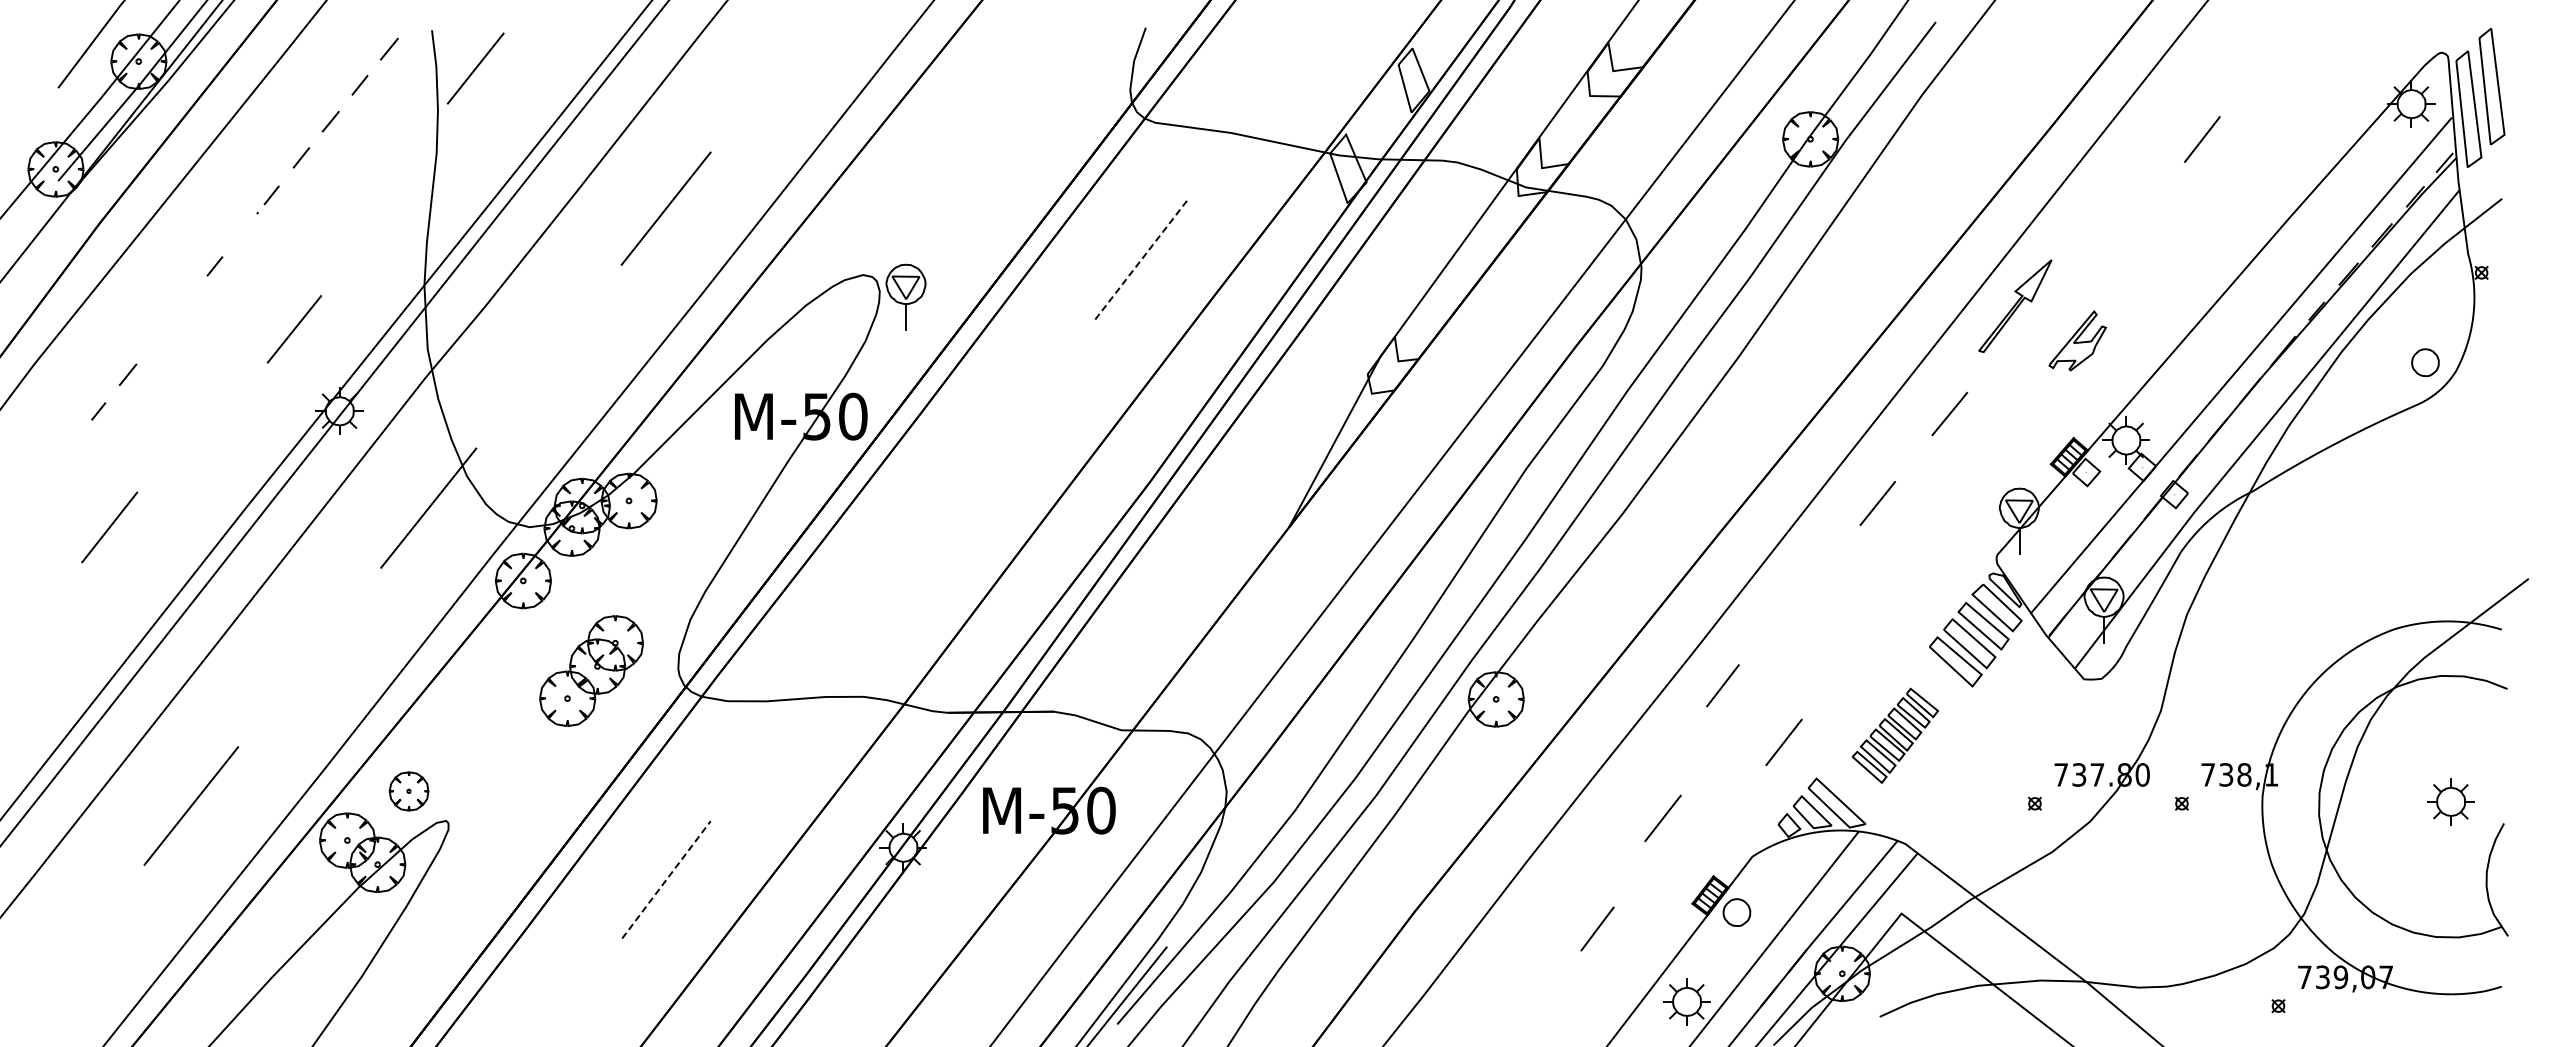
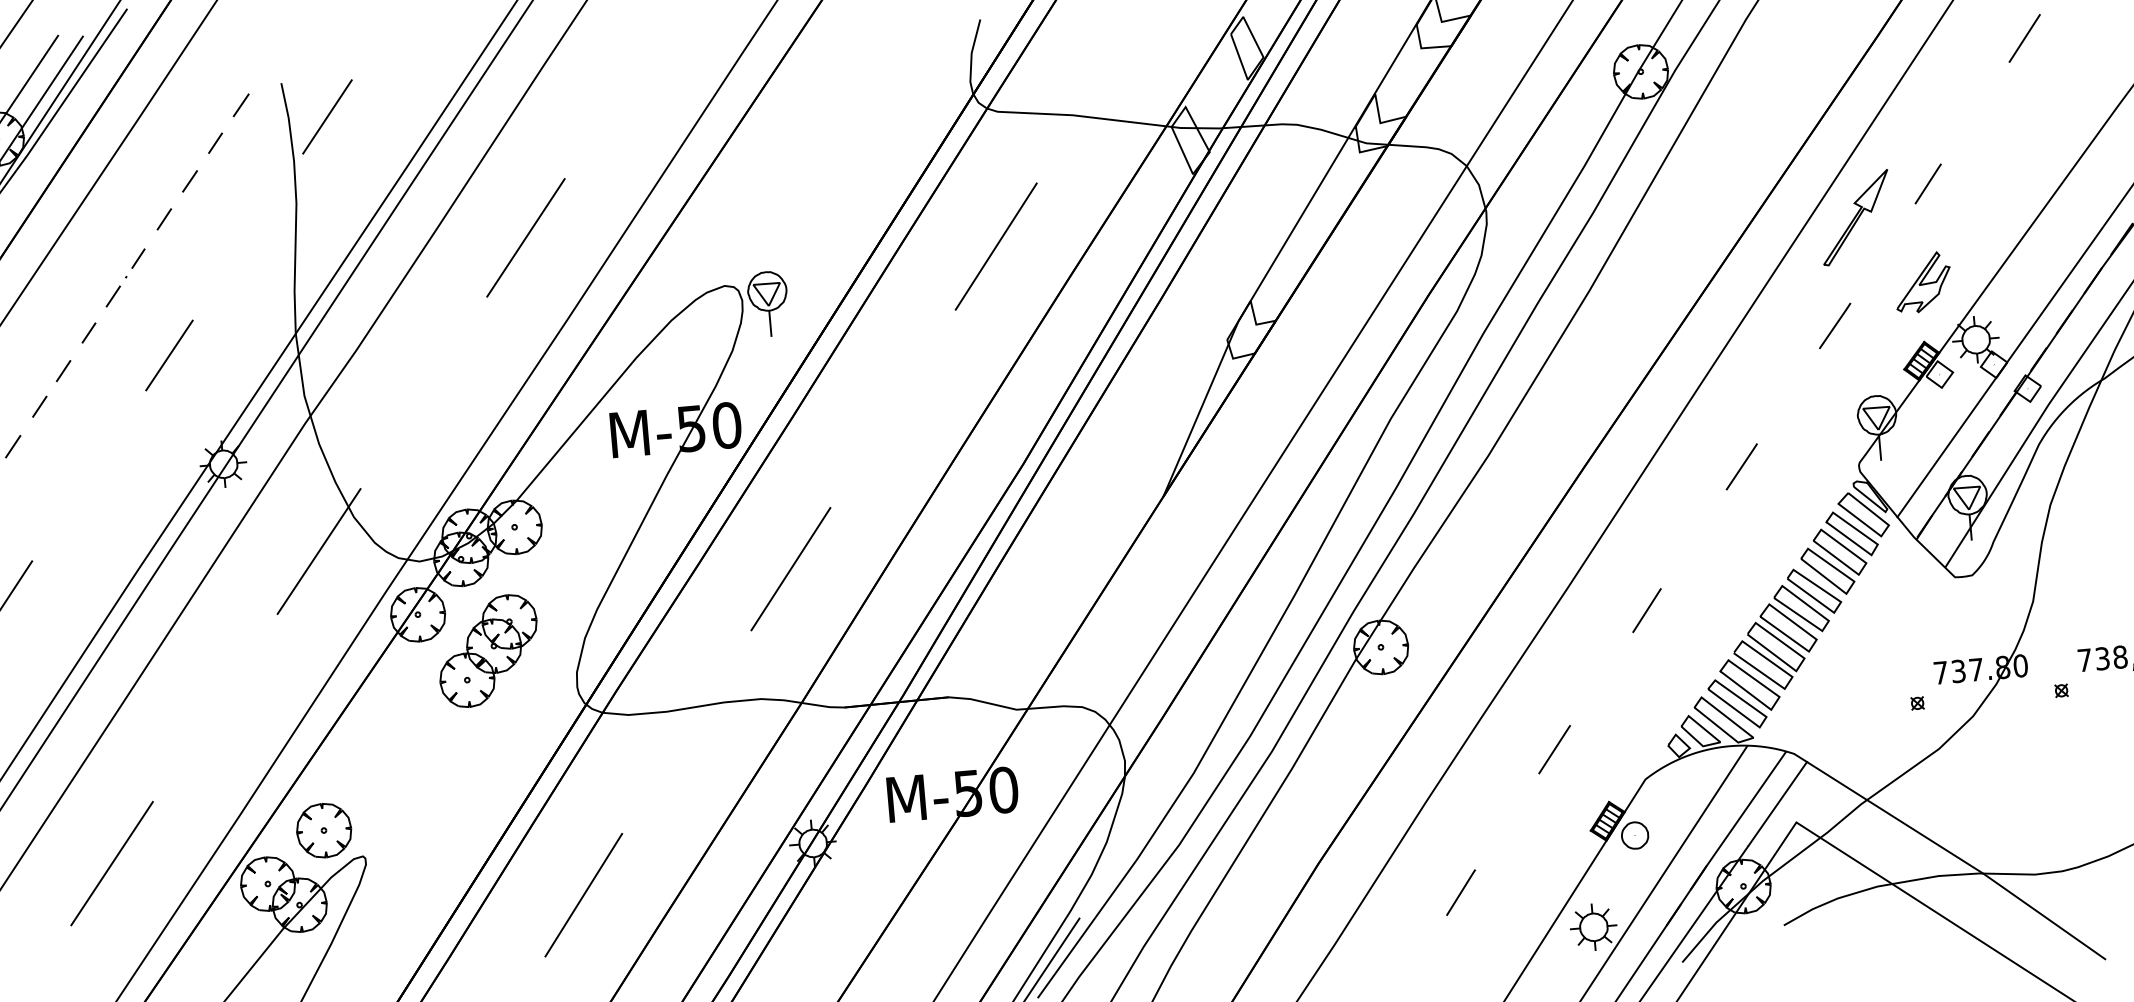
line: (242, 231) -> (112, 296), added
line: (1142, 258) -> (996, 245), dashed -> solid
line: (2091, 277) -> (1927, 183), added
line: (185, 302) -> (63, 370), added
line: (293, 329) -> (168, 355), moved
line: (158, 336) -> (39, 406), added
curve: (2077, 340) -> (1922, 282), moved
line: (1949, 414) -> (1834, 326), moved
line: (1877, 503) -> (1741, 466), moved
line: (904, 567) -> (790, 568), added
part: (591, 670) -> (488, 650), moved
line: (1722, 685) -> (1646, 610), moved
part: (1895, 735) -> (1775, 648), size x1.67
line: (1783, 742) -> (1666, 664), removed
part: (408, 791) -> (323, 830), size x1.43
line: (666, 879) -> (583, 894), dashed -> solid
line: (1597, 928) -> (1460, 892), moved

